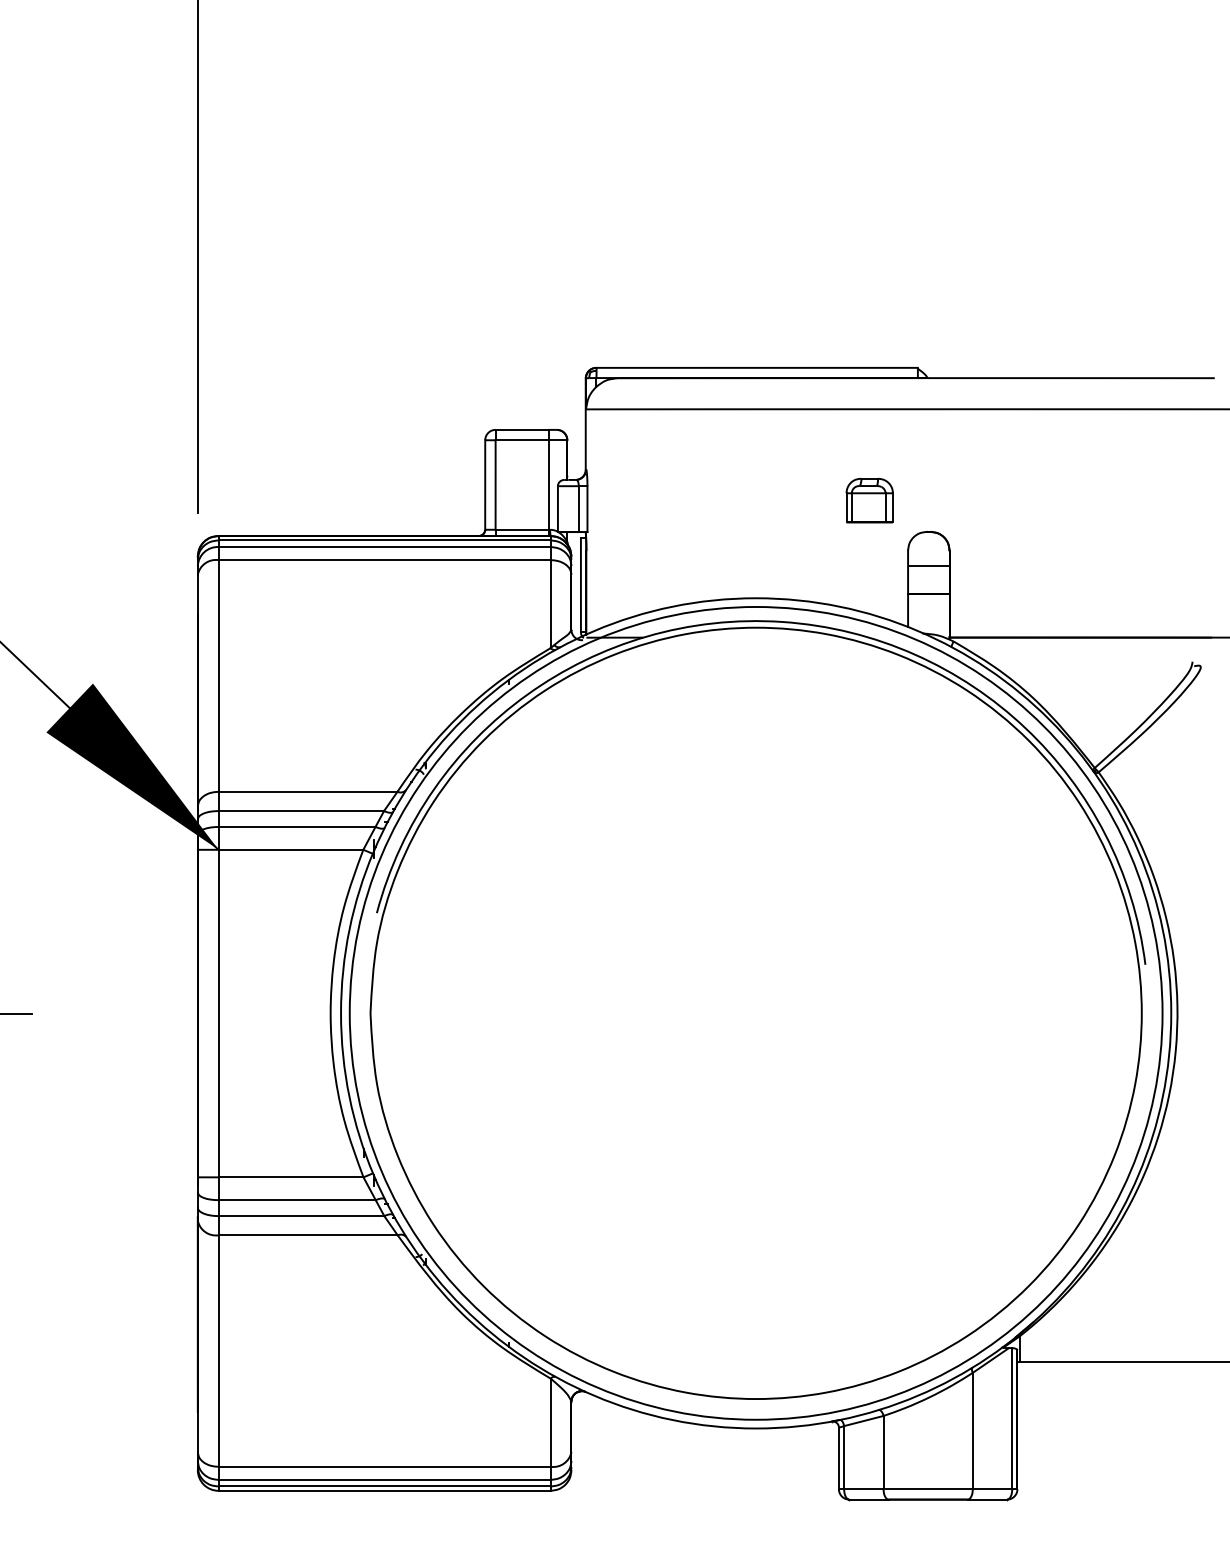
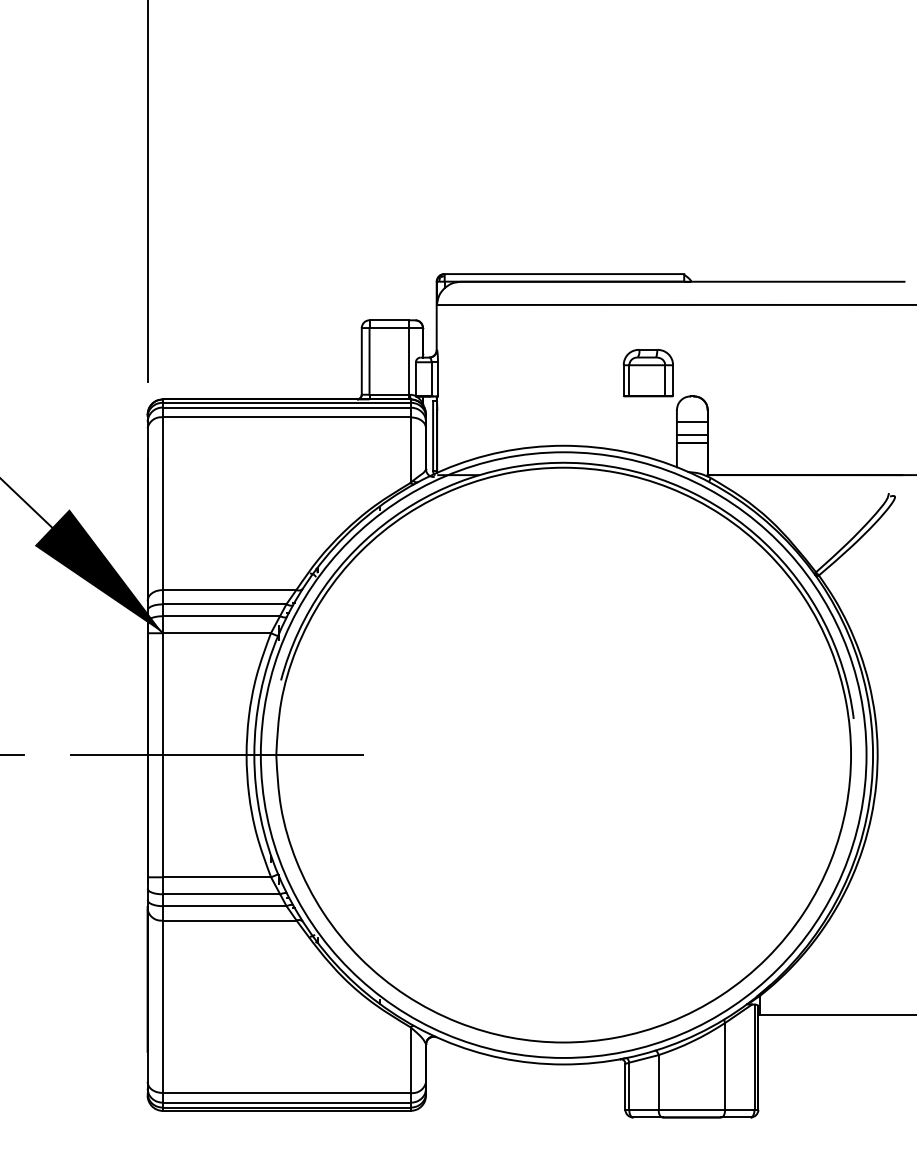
part: (869, 500) -> (648, 372), size x1.43
line: (928, 583) -> (692, 434), added
line: (290, 1013) -> (216, 755), added

